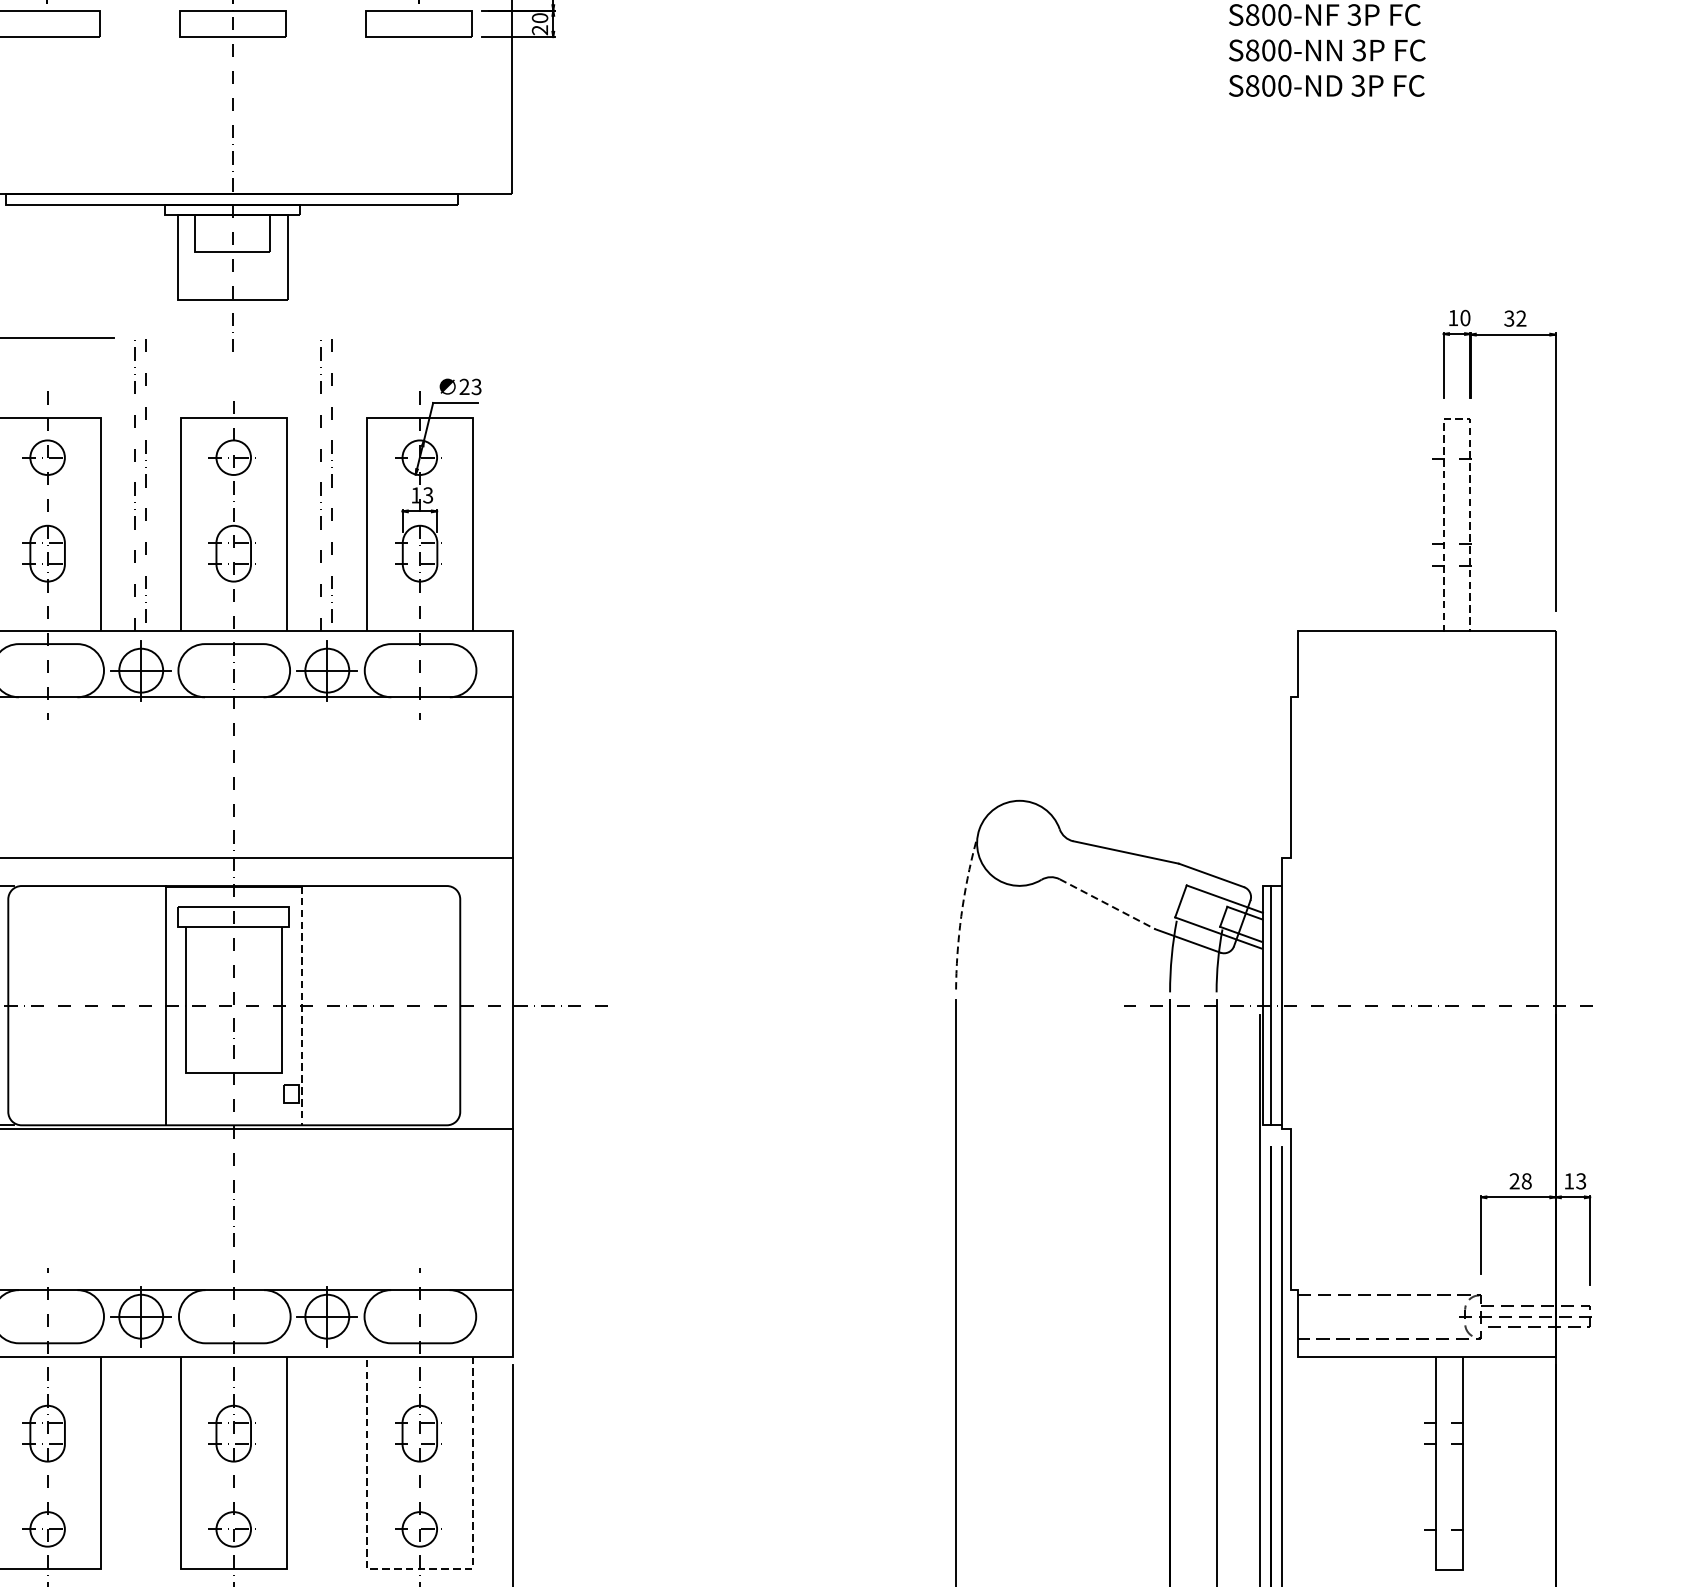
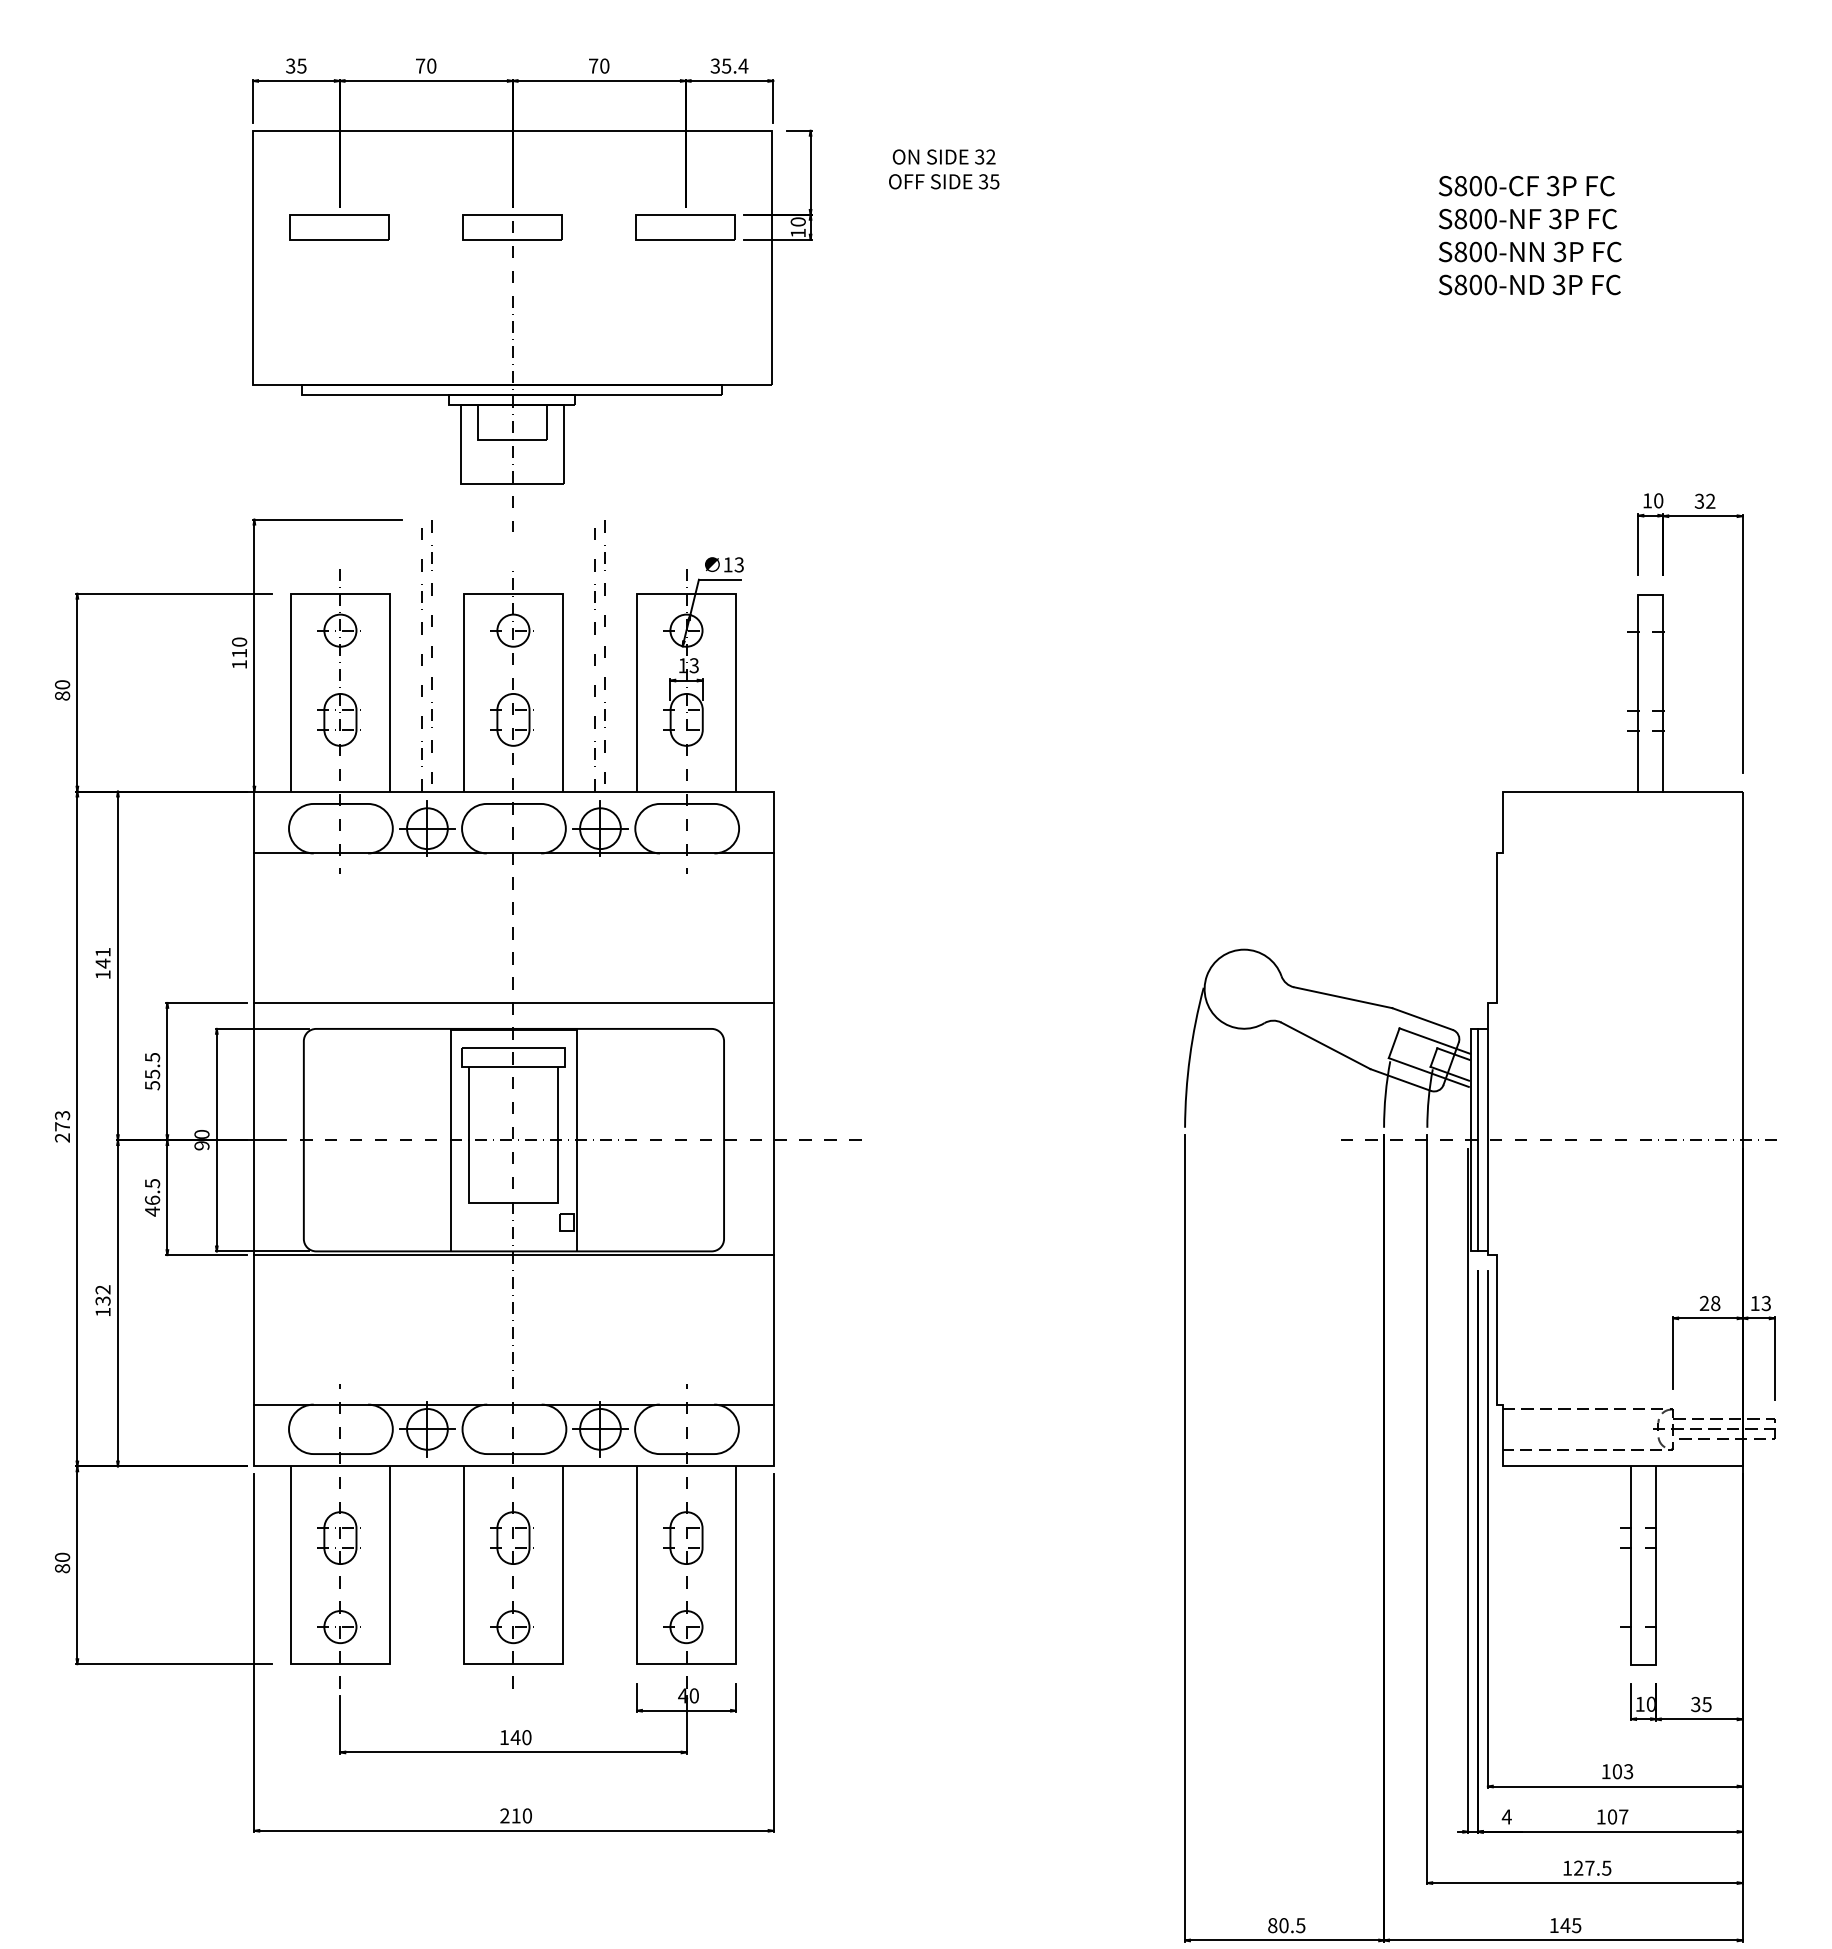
text: (539, 29) -> (797, 232), 20 -> 10
text: (463, 386) -> (727, 564), 23 -> 13
line: (1457, 418) -> (1651, 594), dashed -> solid
line: (1108, 904) -> (1326, 1046), dashed -> solid
arc: (960, 916) -> (1189, 1057), dashed -> solid
line: (301, 1006) -> (576, 1140), dashed -> solid
line: (419, 1568) -> (686, 1663), dashed -> solid

